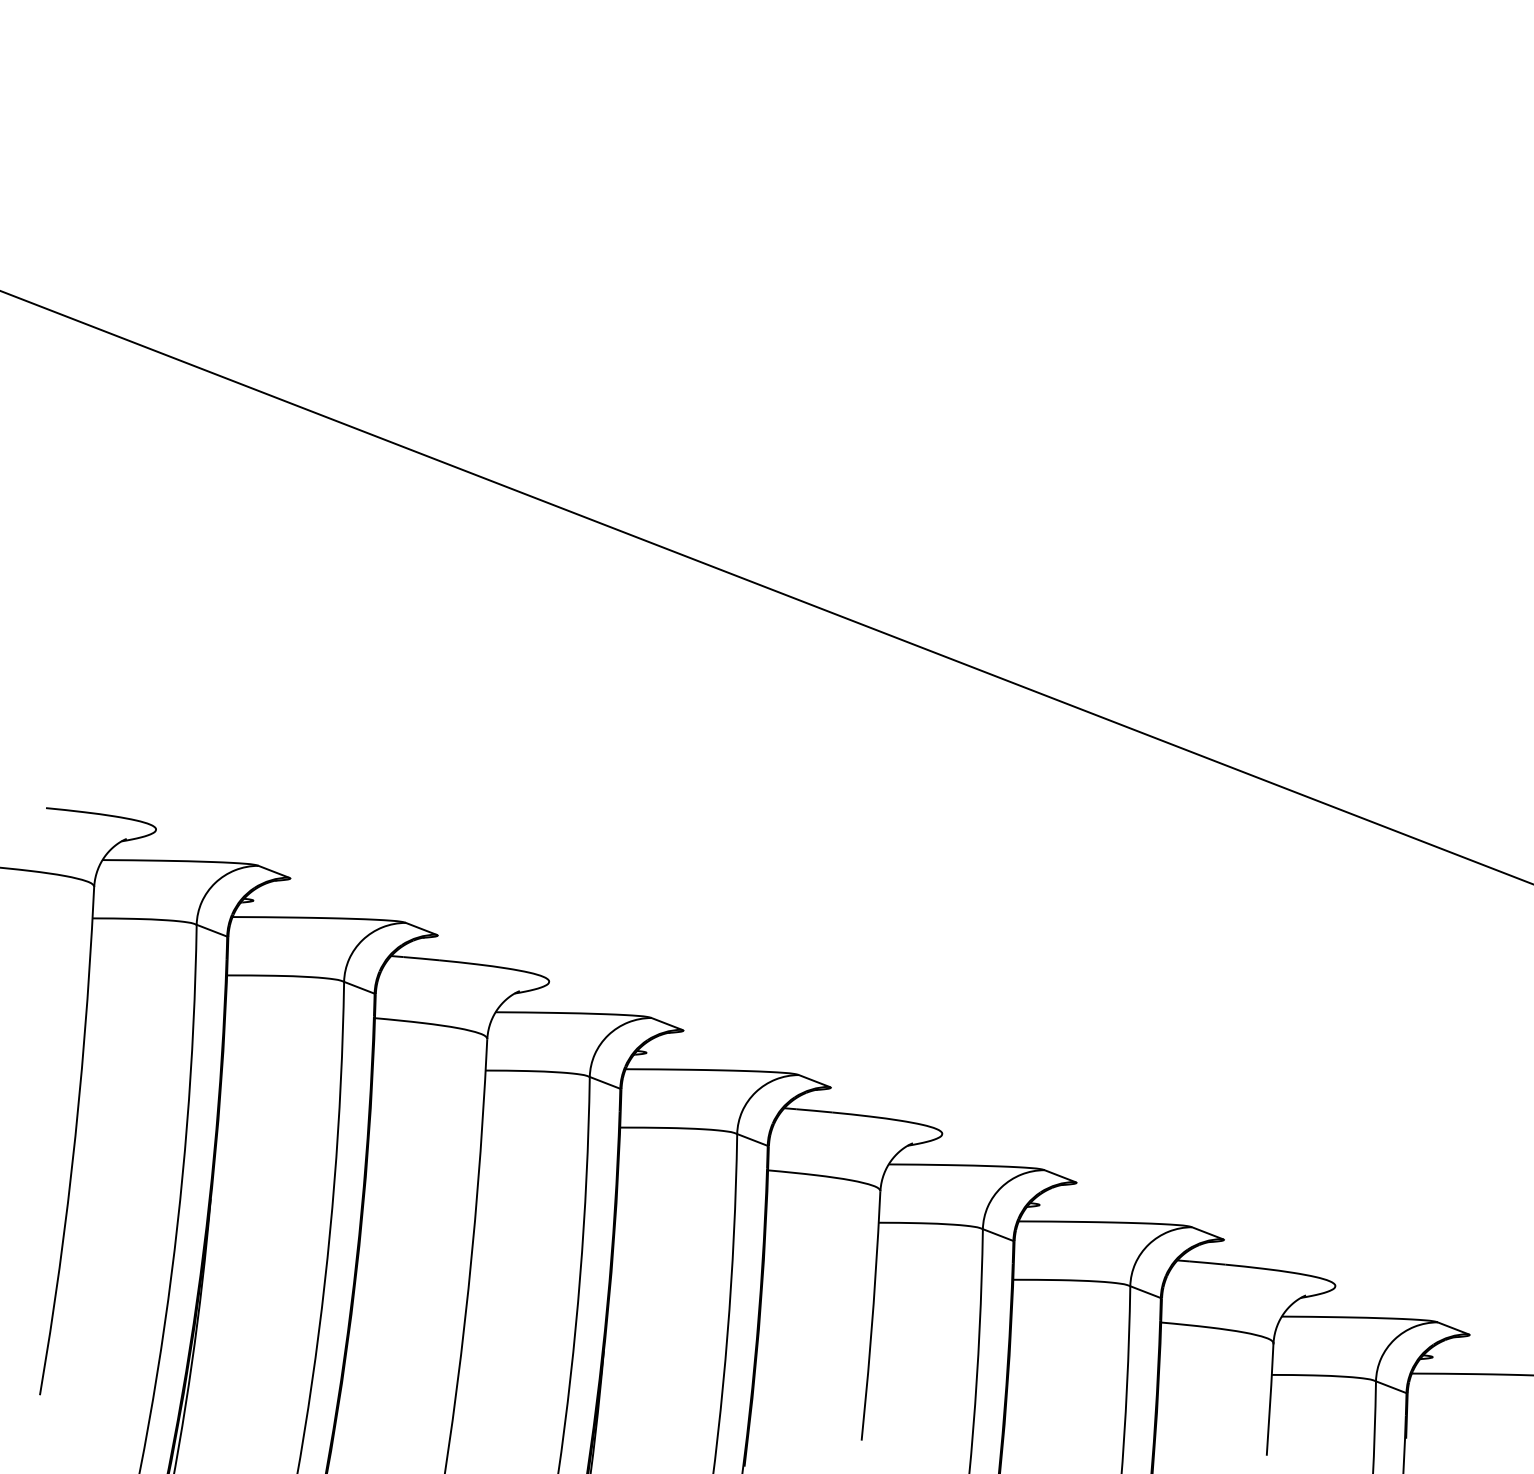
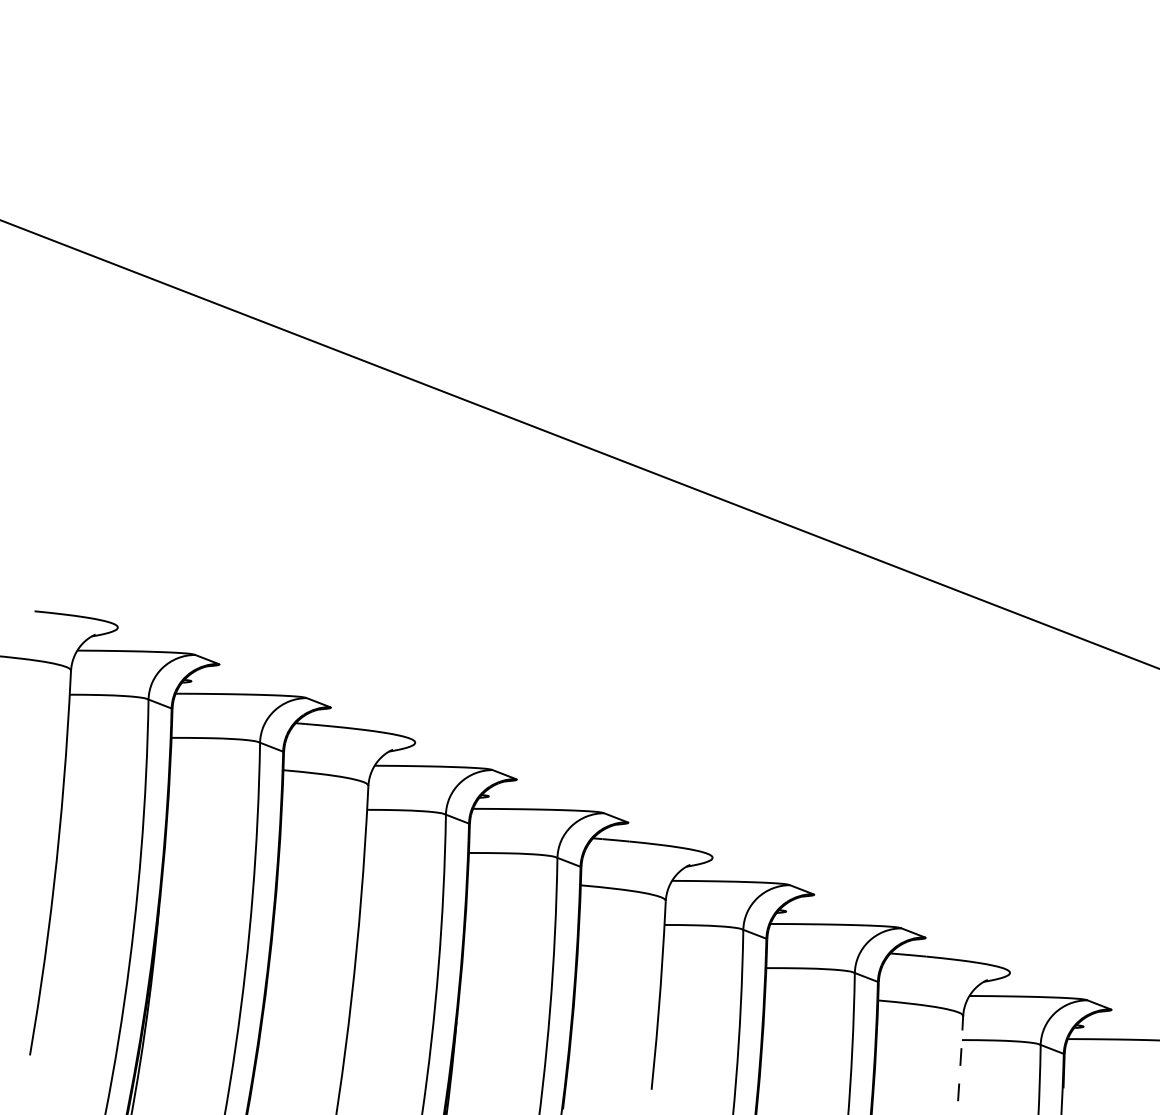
line: (1270, 1399) -> (960, 1058), solid -> dashed

